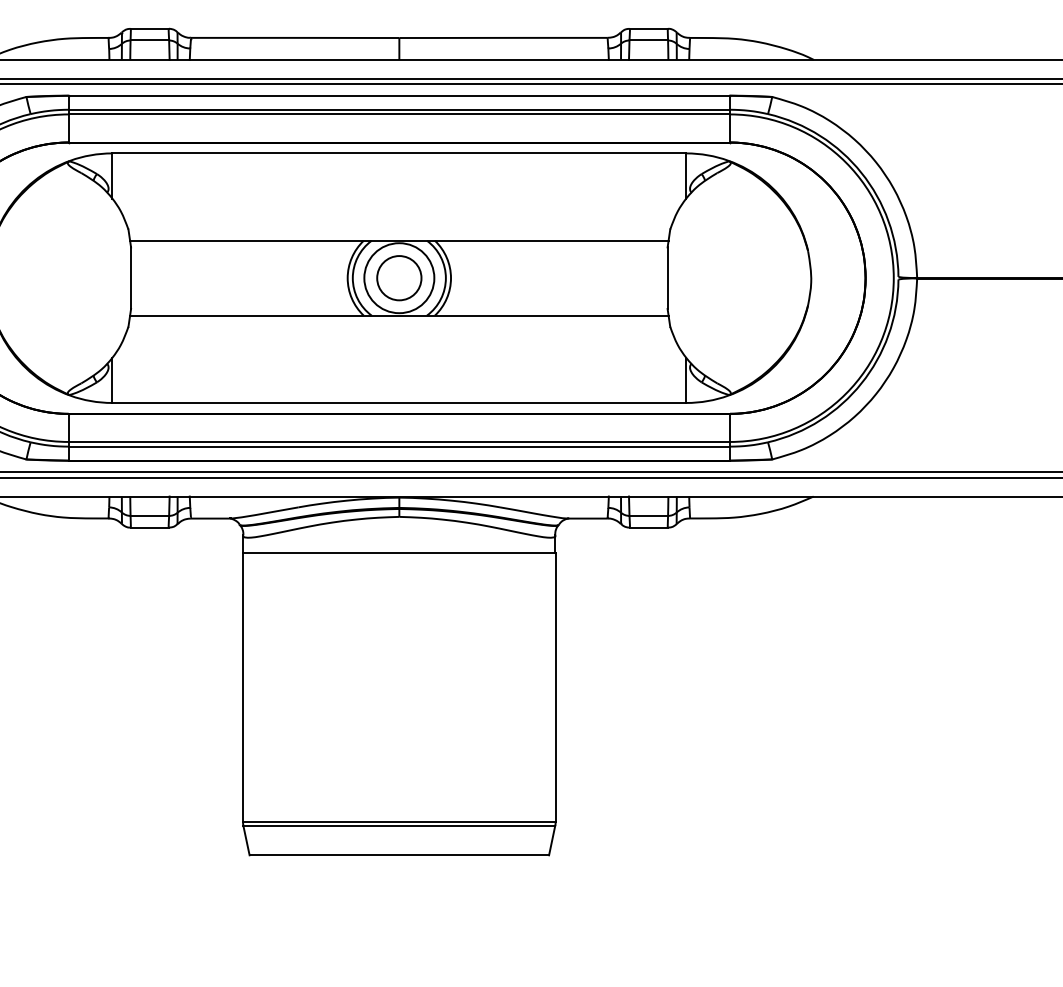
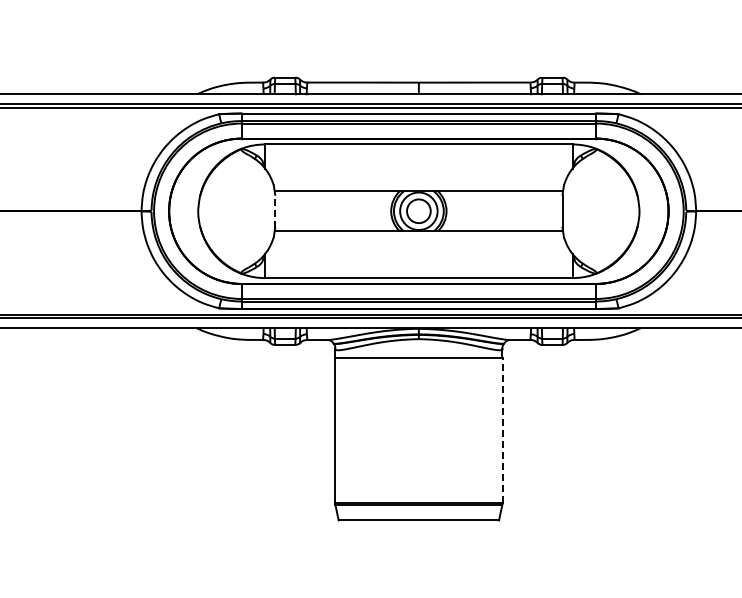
line: (131, 276) -> (275, 210), solid -> dashed
line: (555, 685) -> (502, 429), solid -> dashed

